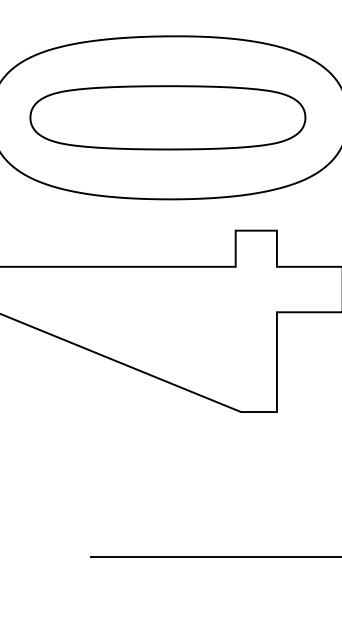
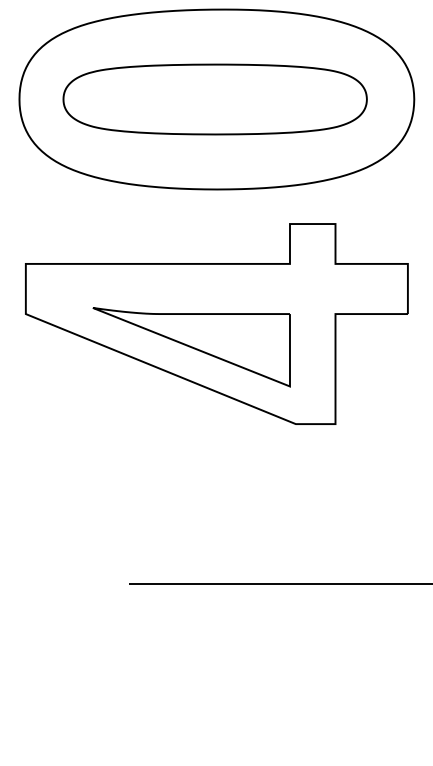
part: (146, 342) -> (191, 347), added

